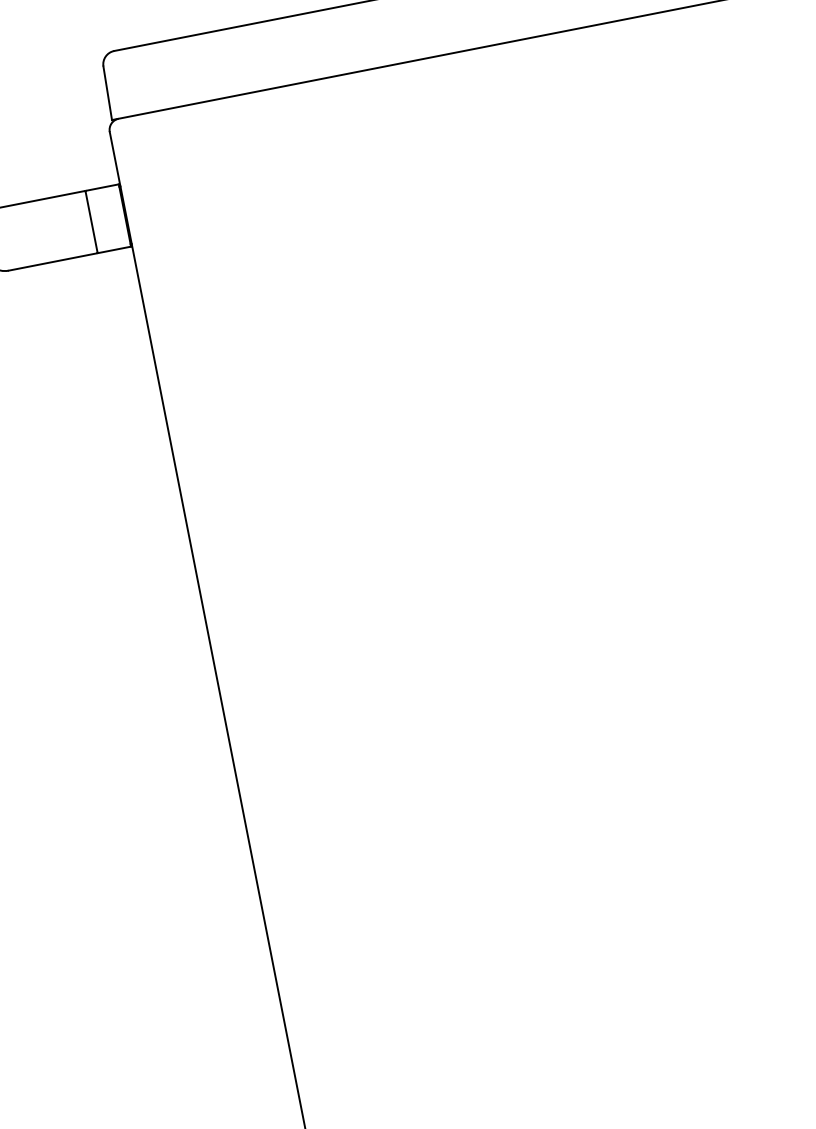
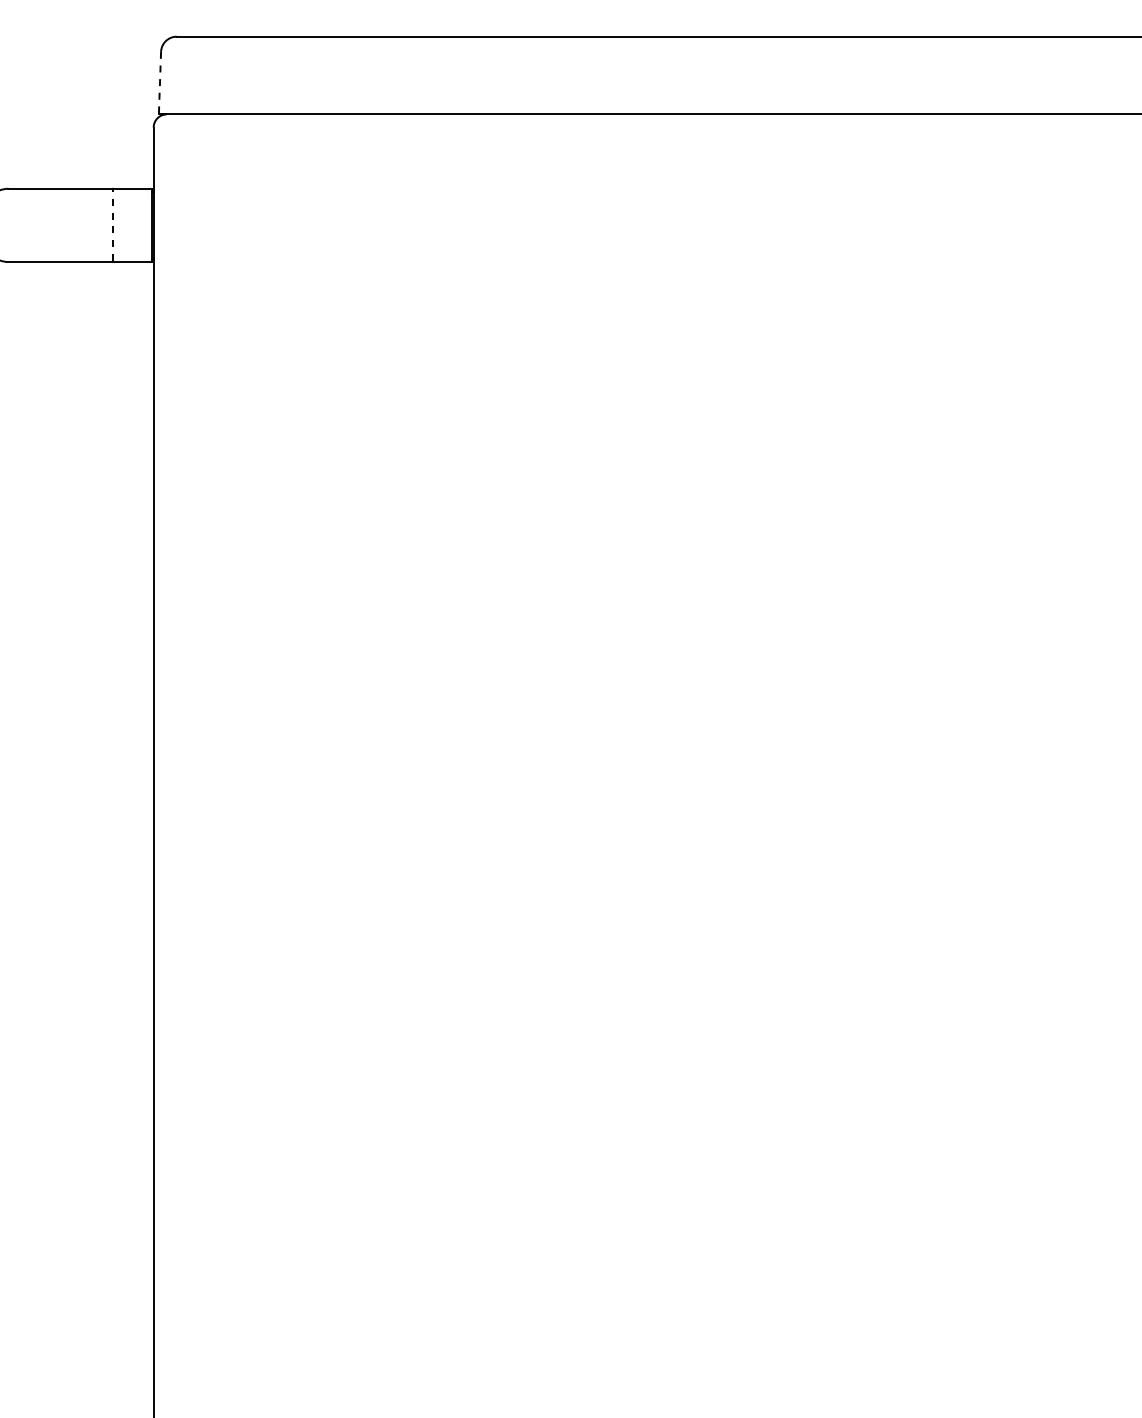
line: (107, 93) -> (159, 83), solid -> dashed
line: (91, 221) -> (113, 224), solid -> dashed

